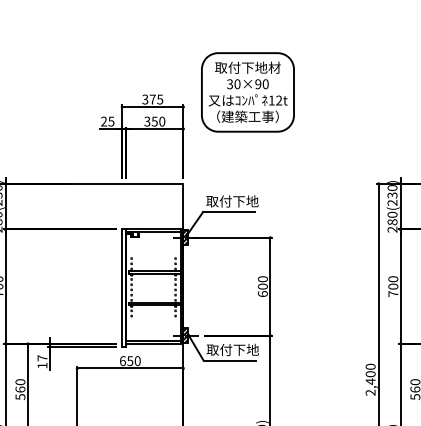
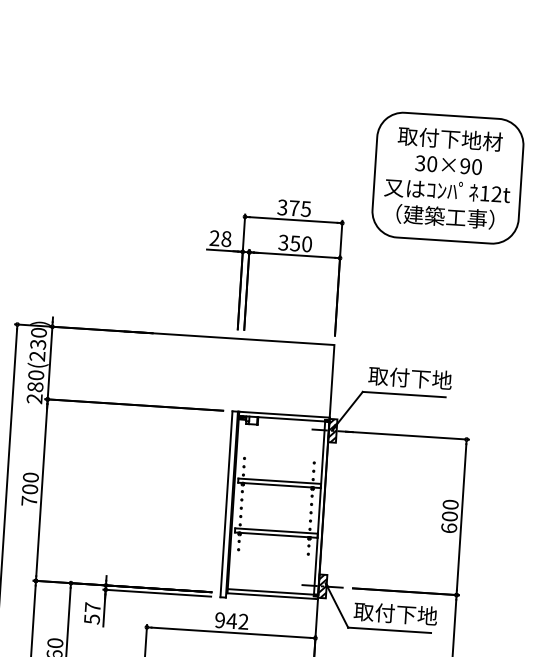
part: (247, 92) -> (447, 178), moved
text: (111, 121) -> (226, 238), 25 -> 28
text: (129, 361) -> (230, 621), 650 -> 942
text: (42, 365) -> (92, 619), 17 -> 57

